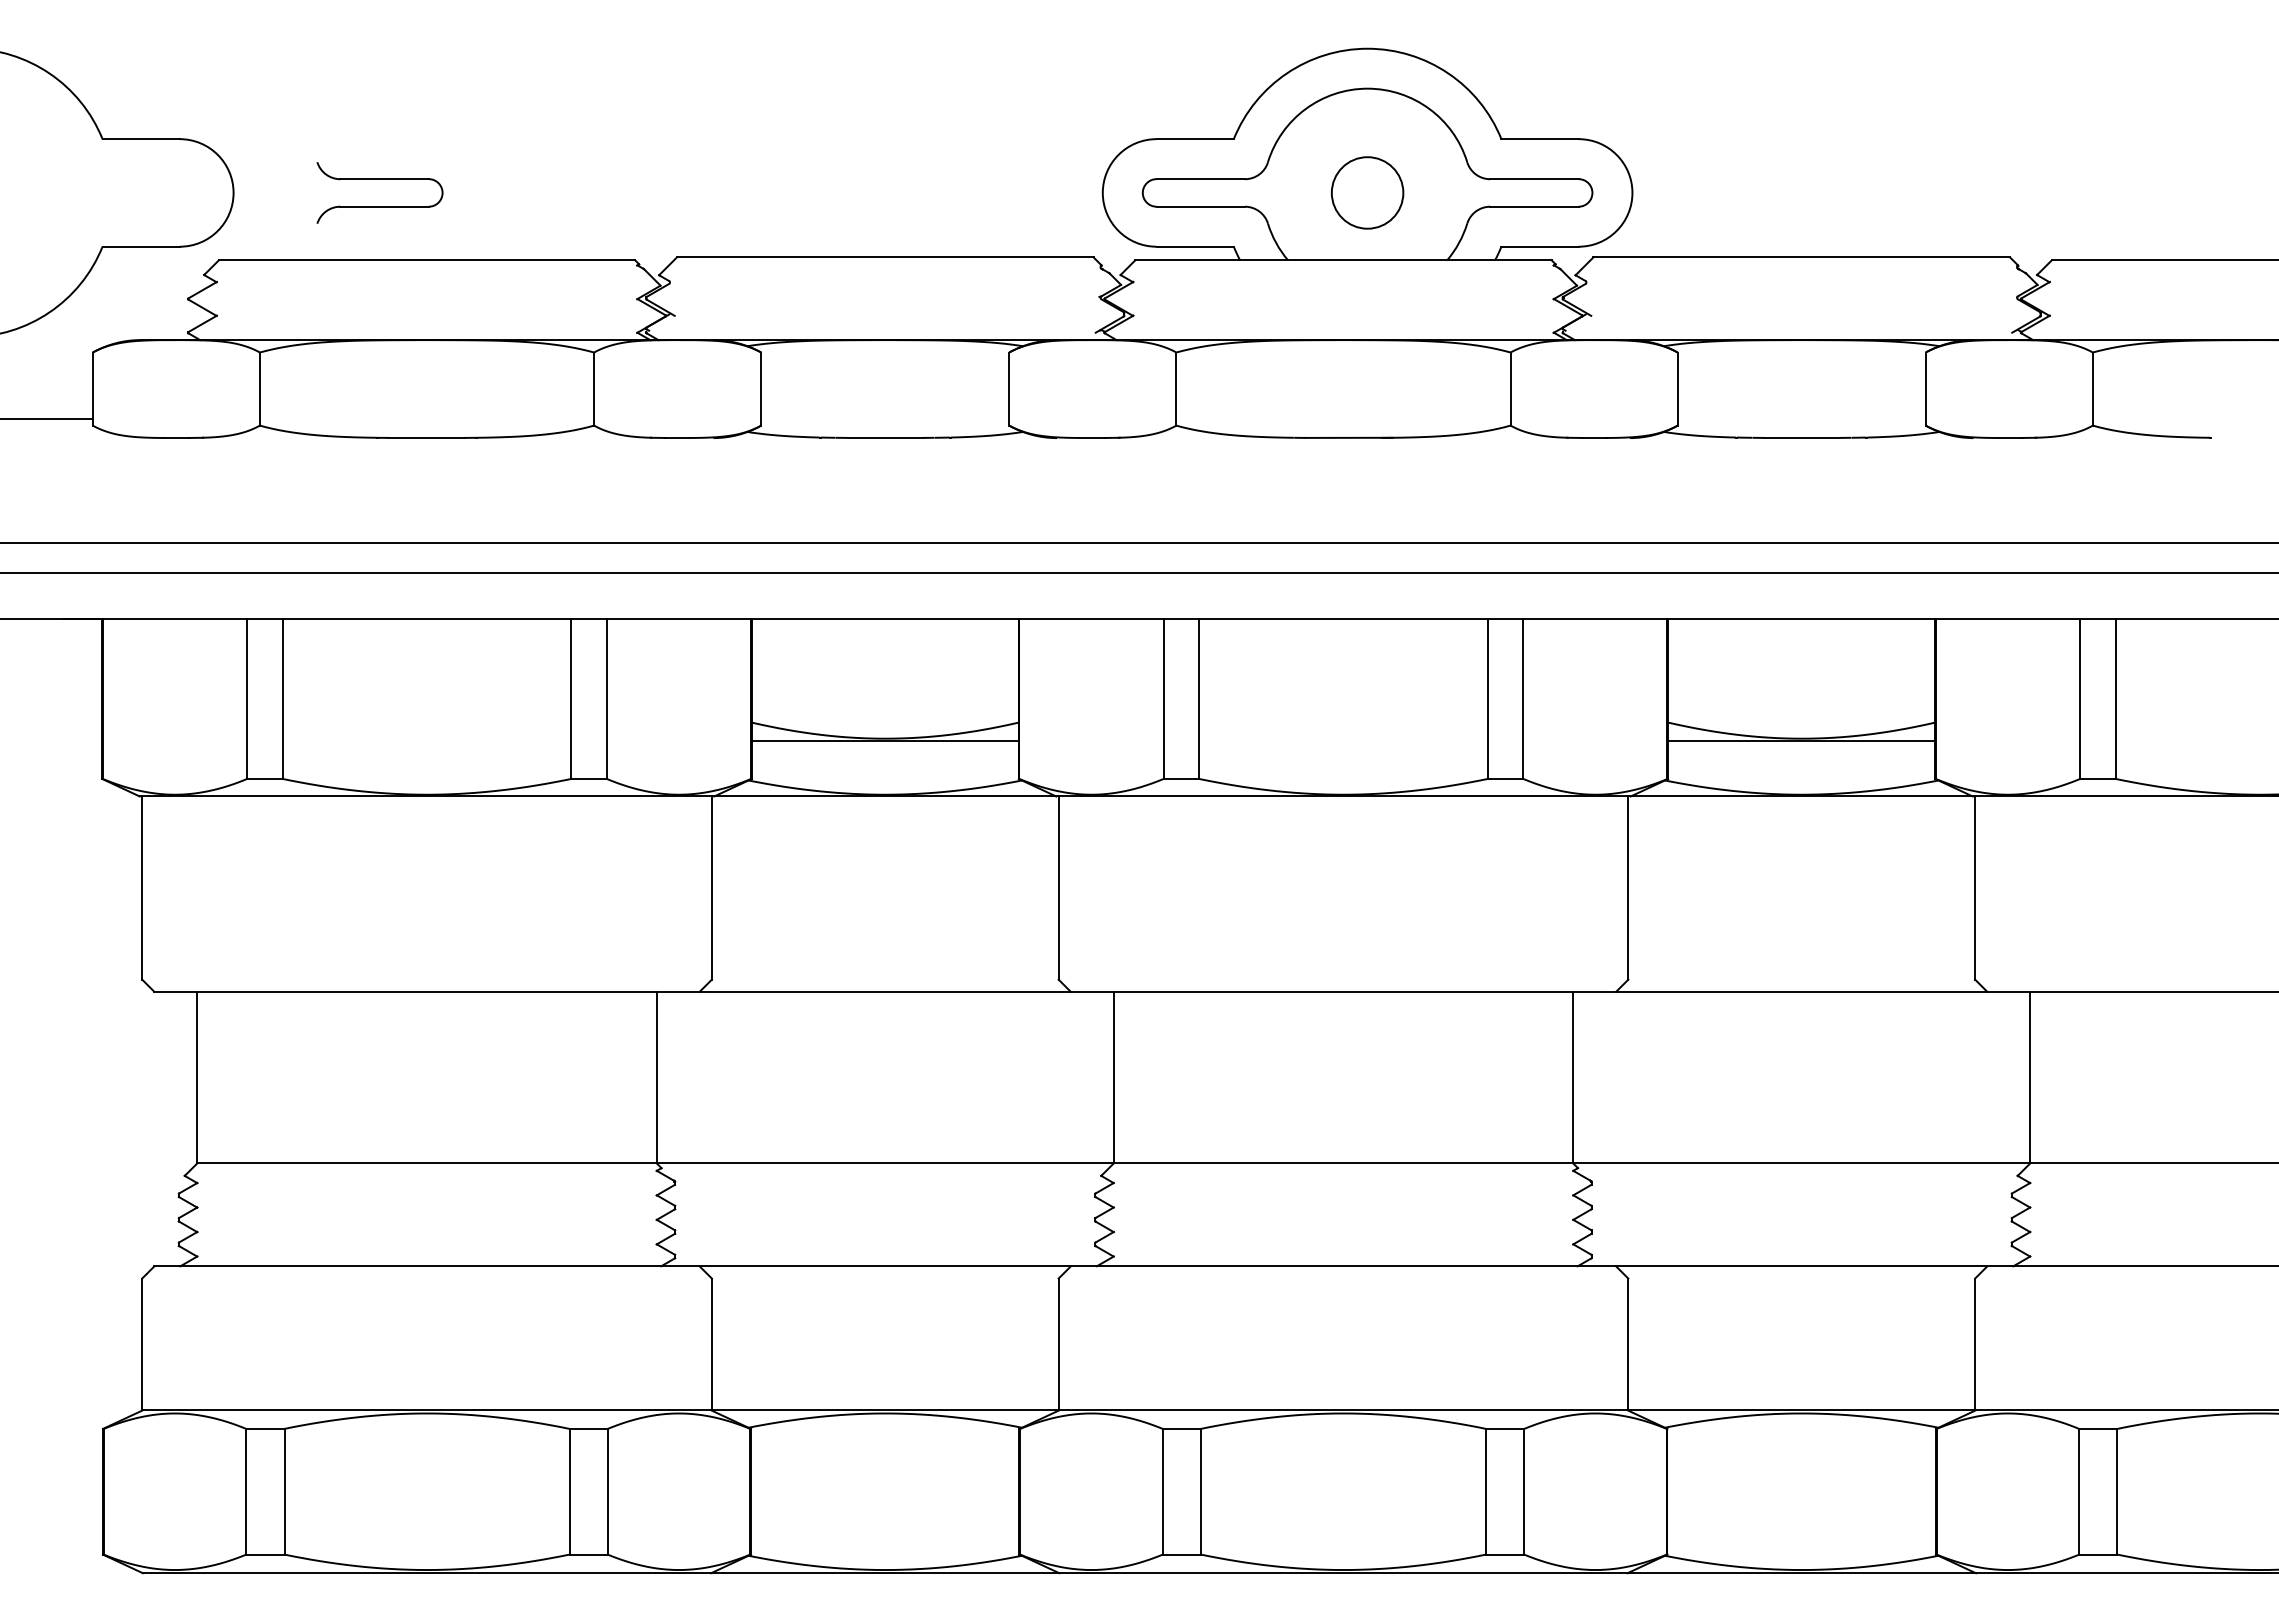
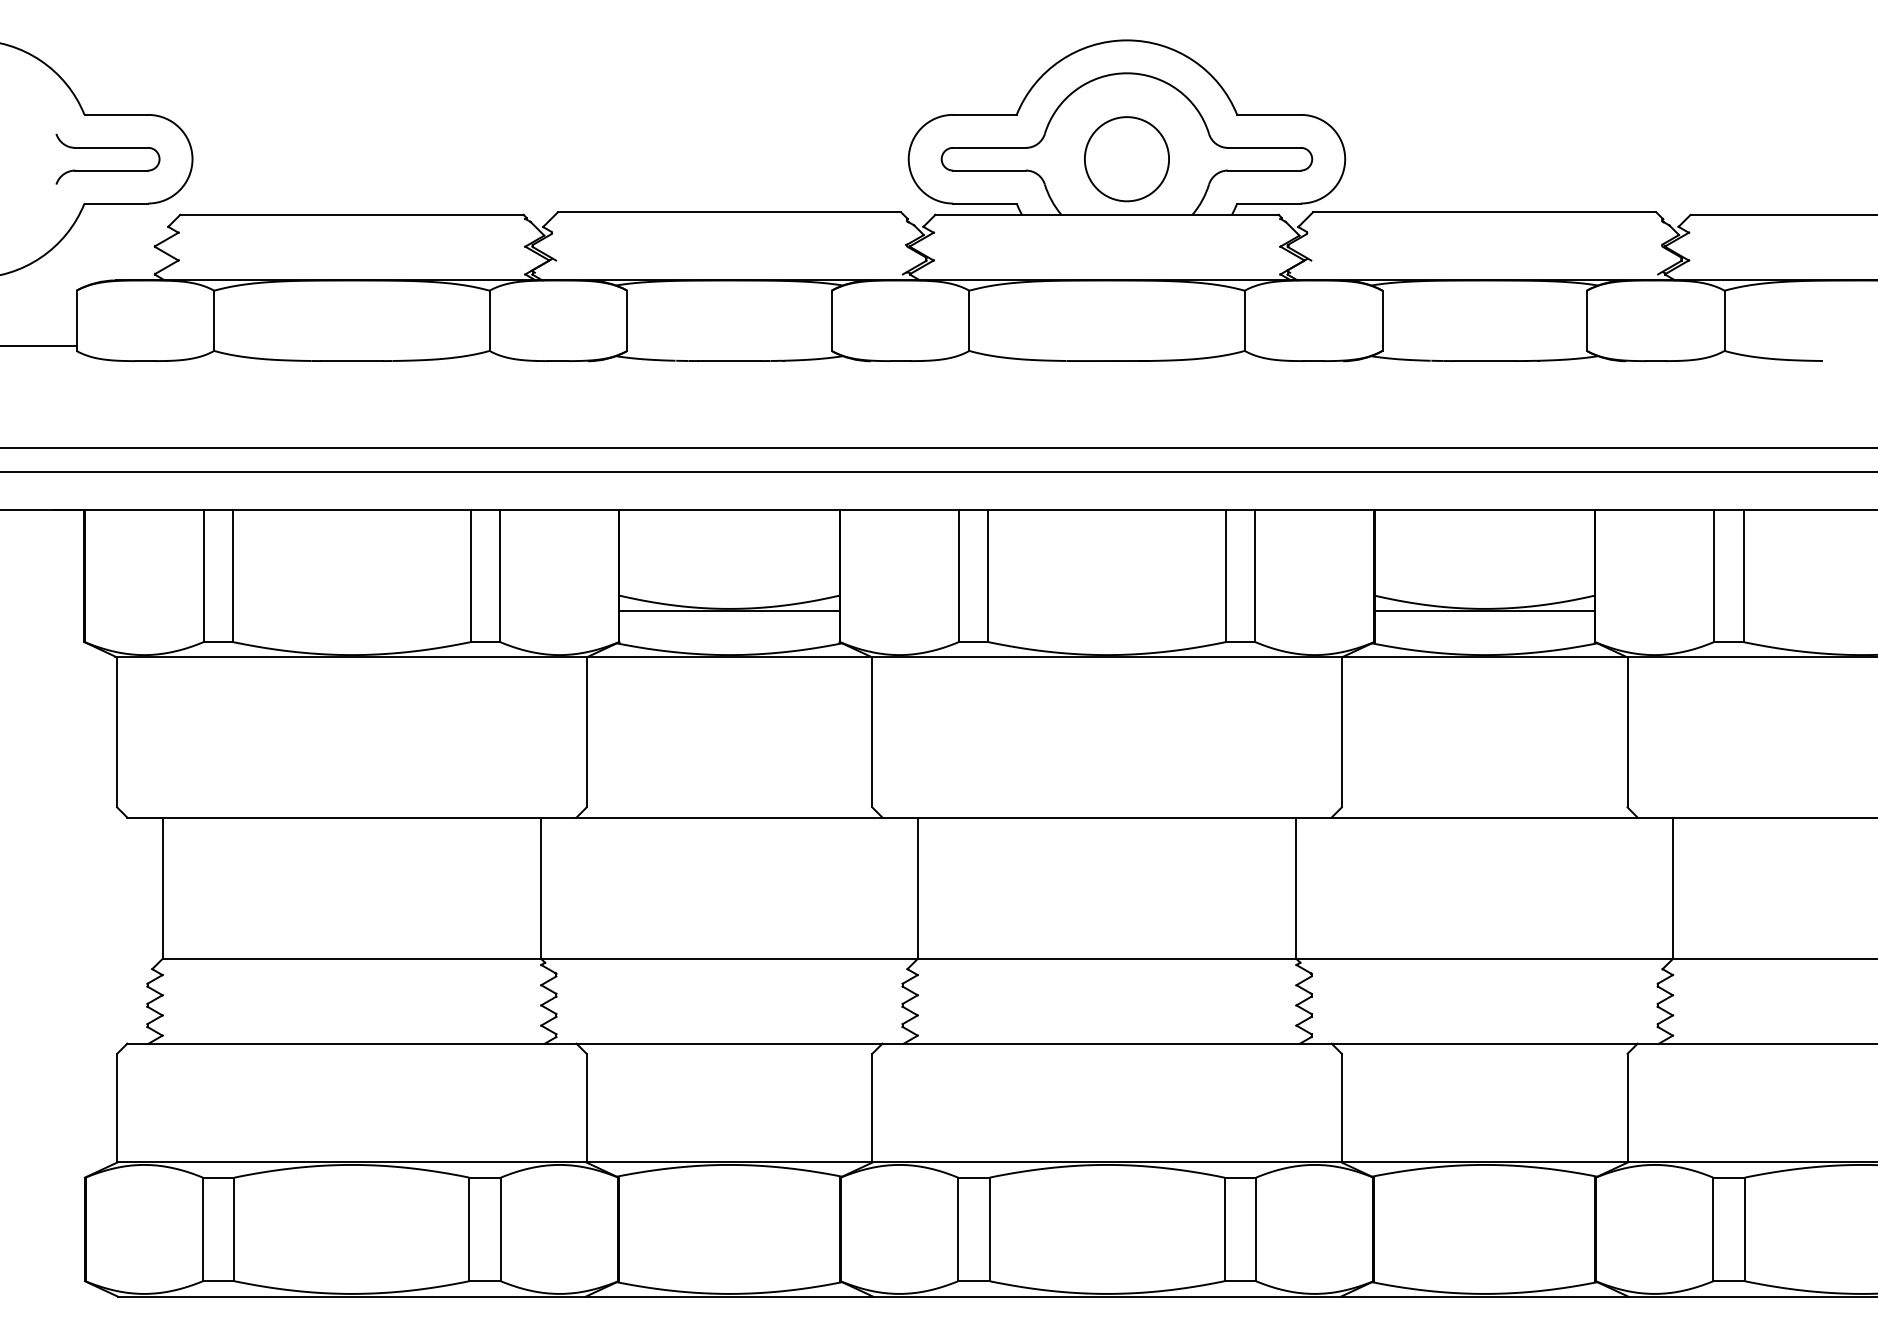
part: (379, 179) -> (107, 148), moved
circle: (1367, 192) -> (1126, 158), size x1.43

